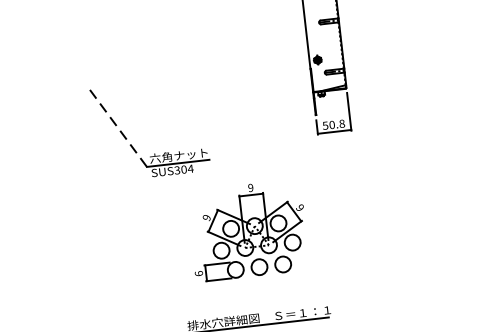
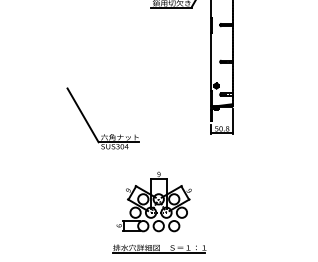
line: (119, 128) -> (83, 115), dashed -> solid
part: (247, 230) -> (153, 201), moved

